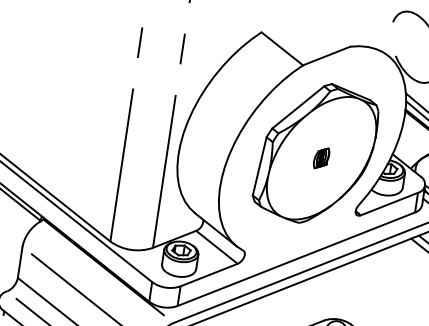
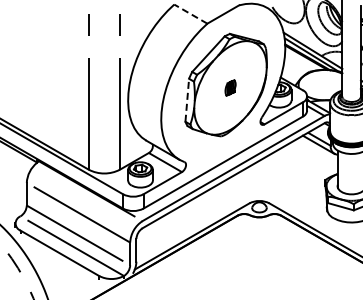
line: (281, 47) -> (190, 13), solid -> dashed
line: (259, 166) -> (187, 100), solid -> dashed

